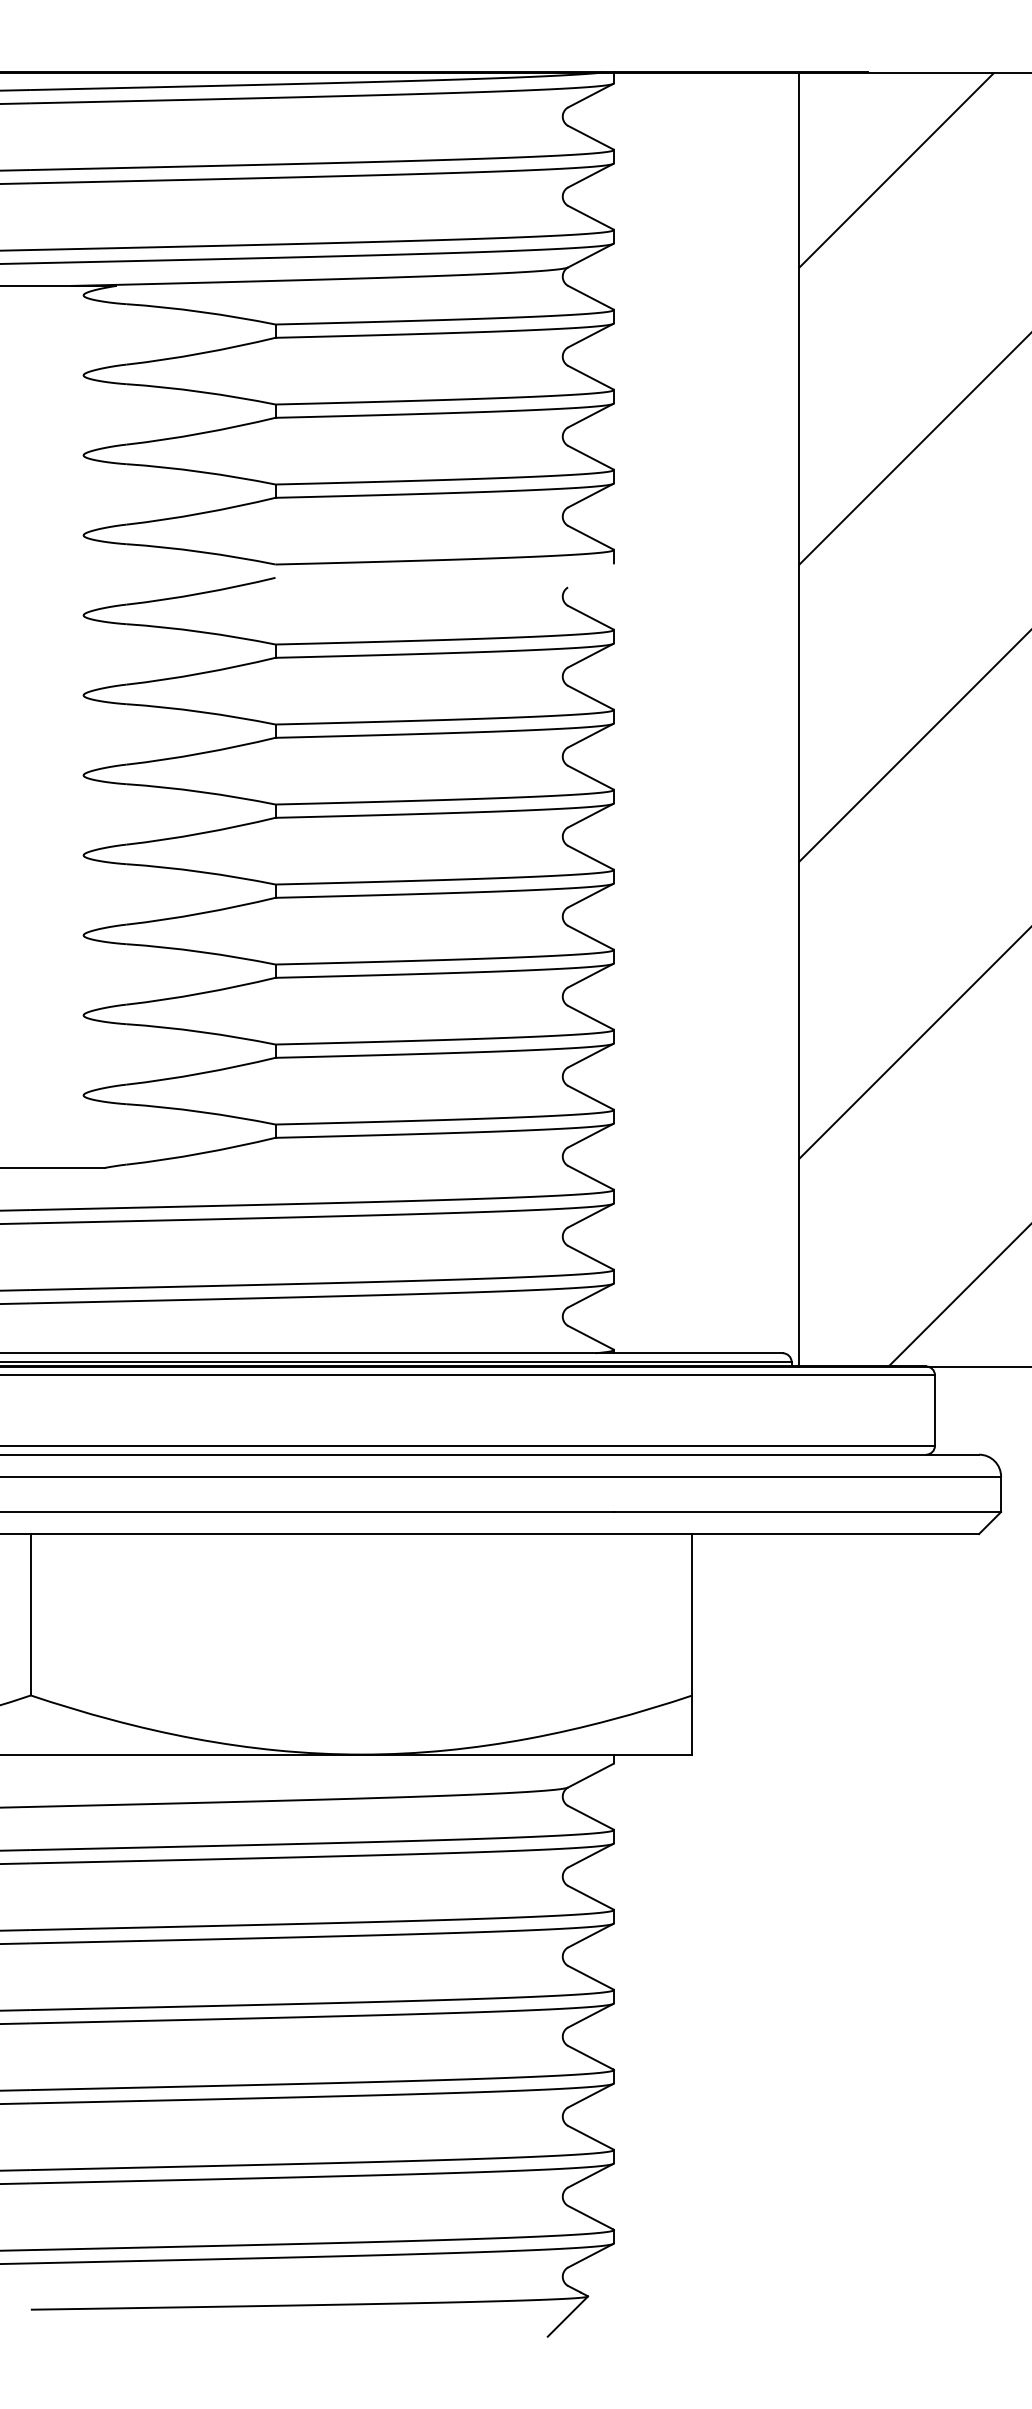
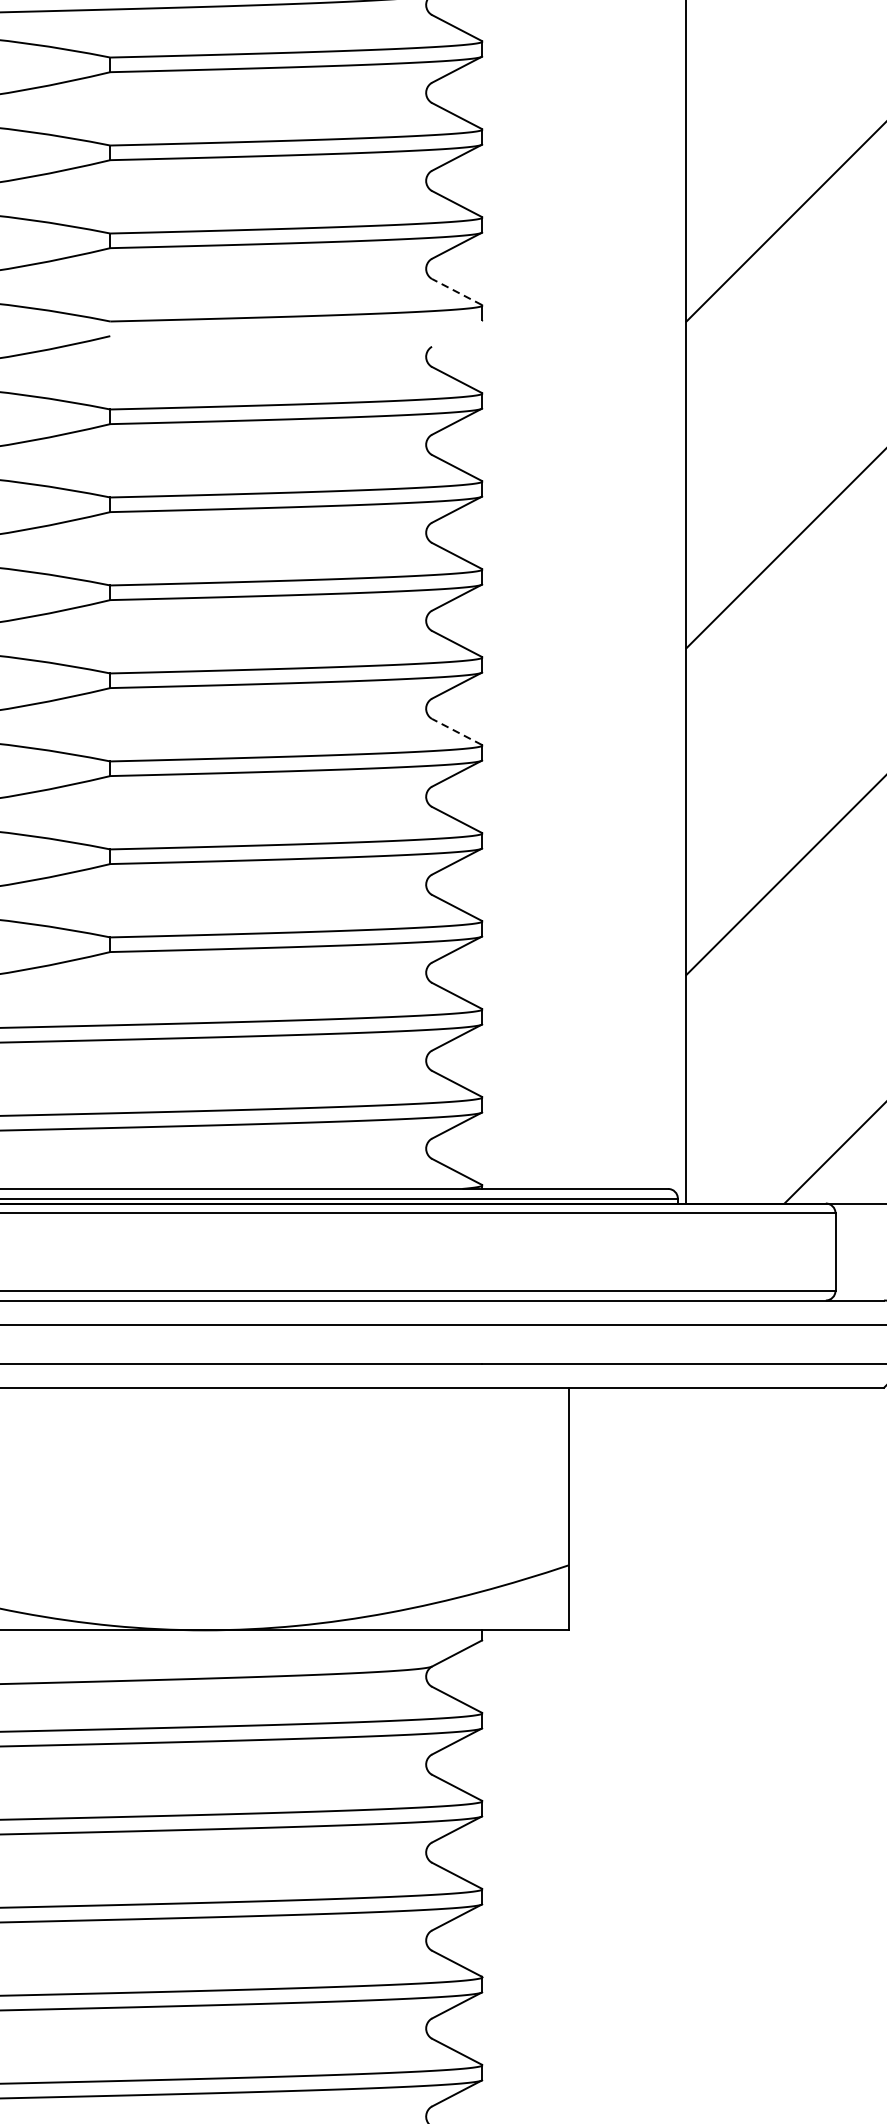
line: (590, 537) -> (456, 291), solid -> dashed
line: (590, 937) -> (456, 731), solid -> dashed

